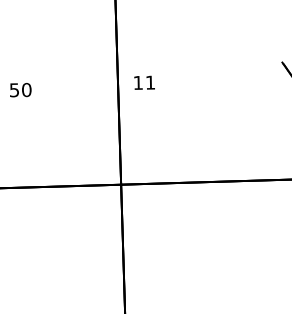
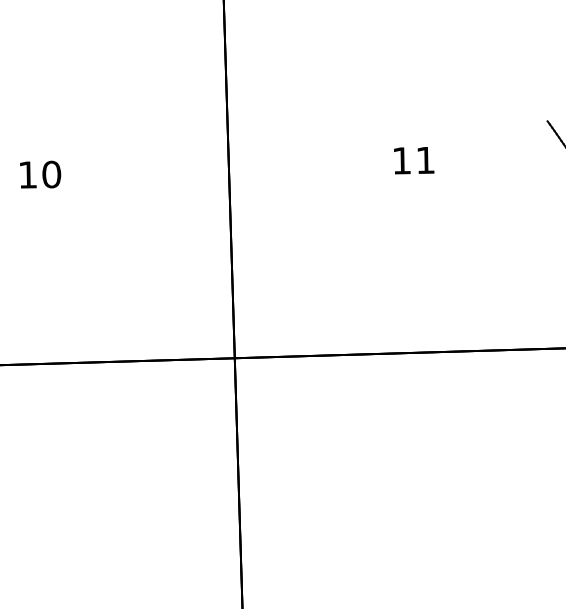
text: (144, 82) -> (413, 159), moved
text: (14, 90) -> (27, 175), 50 -> 10

